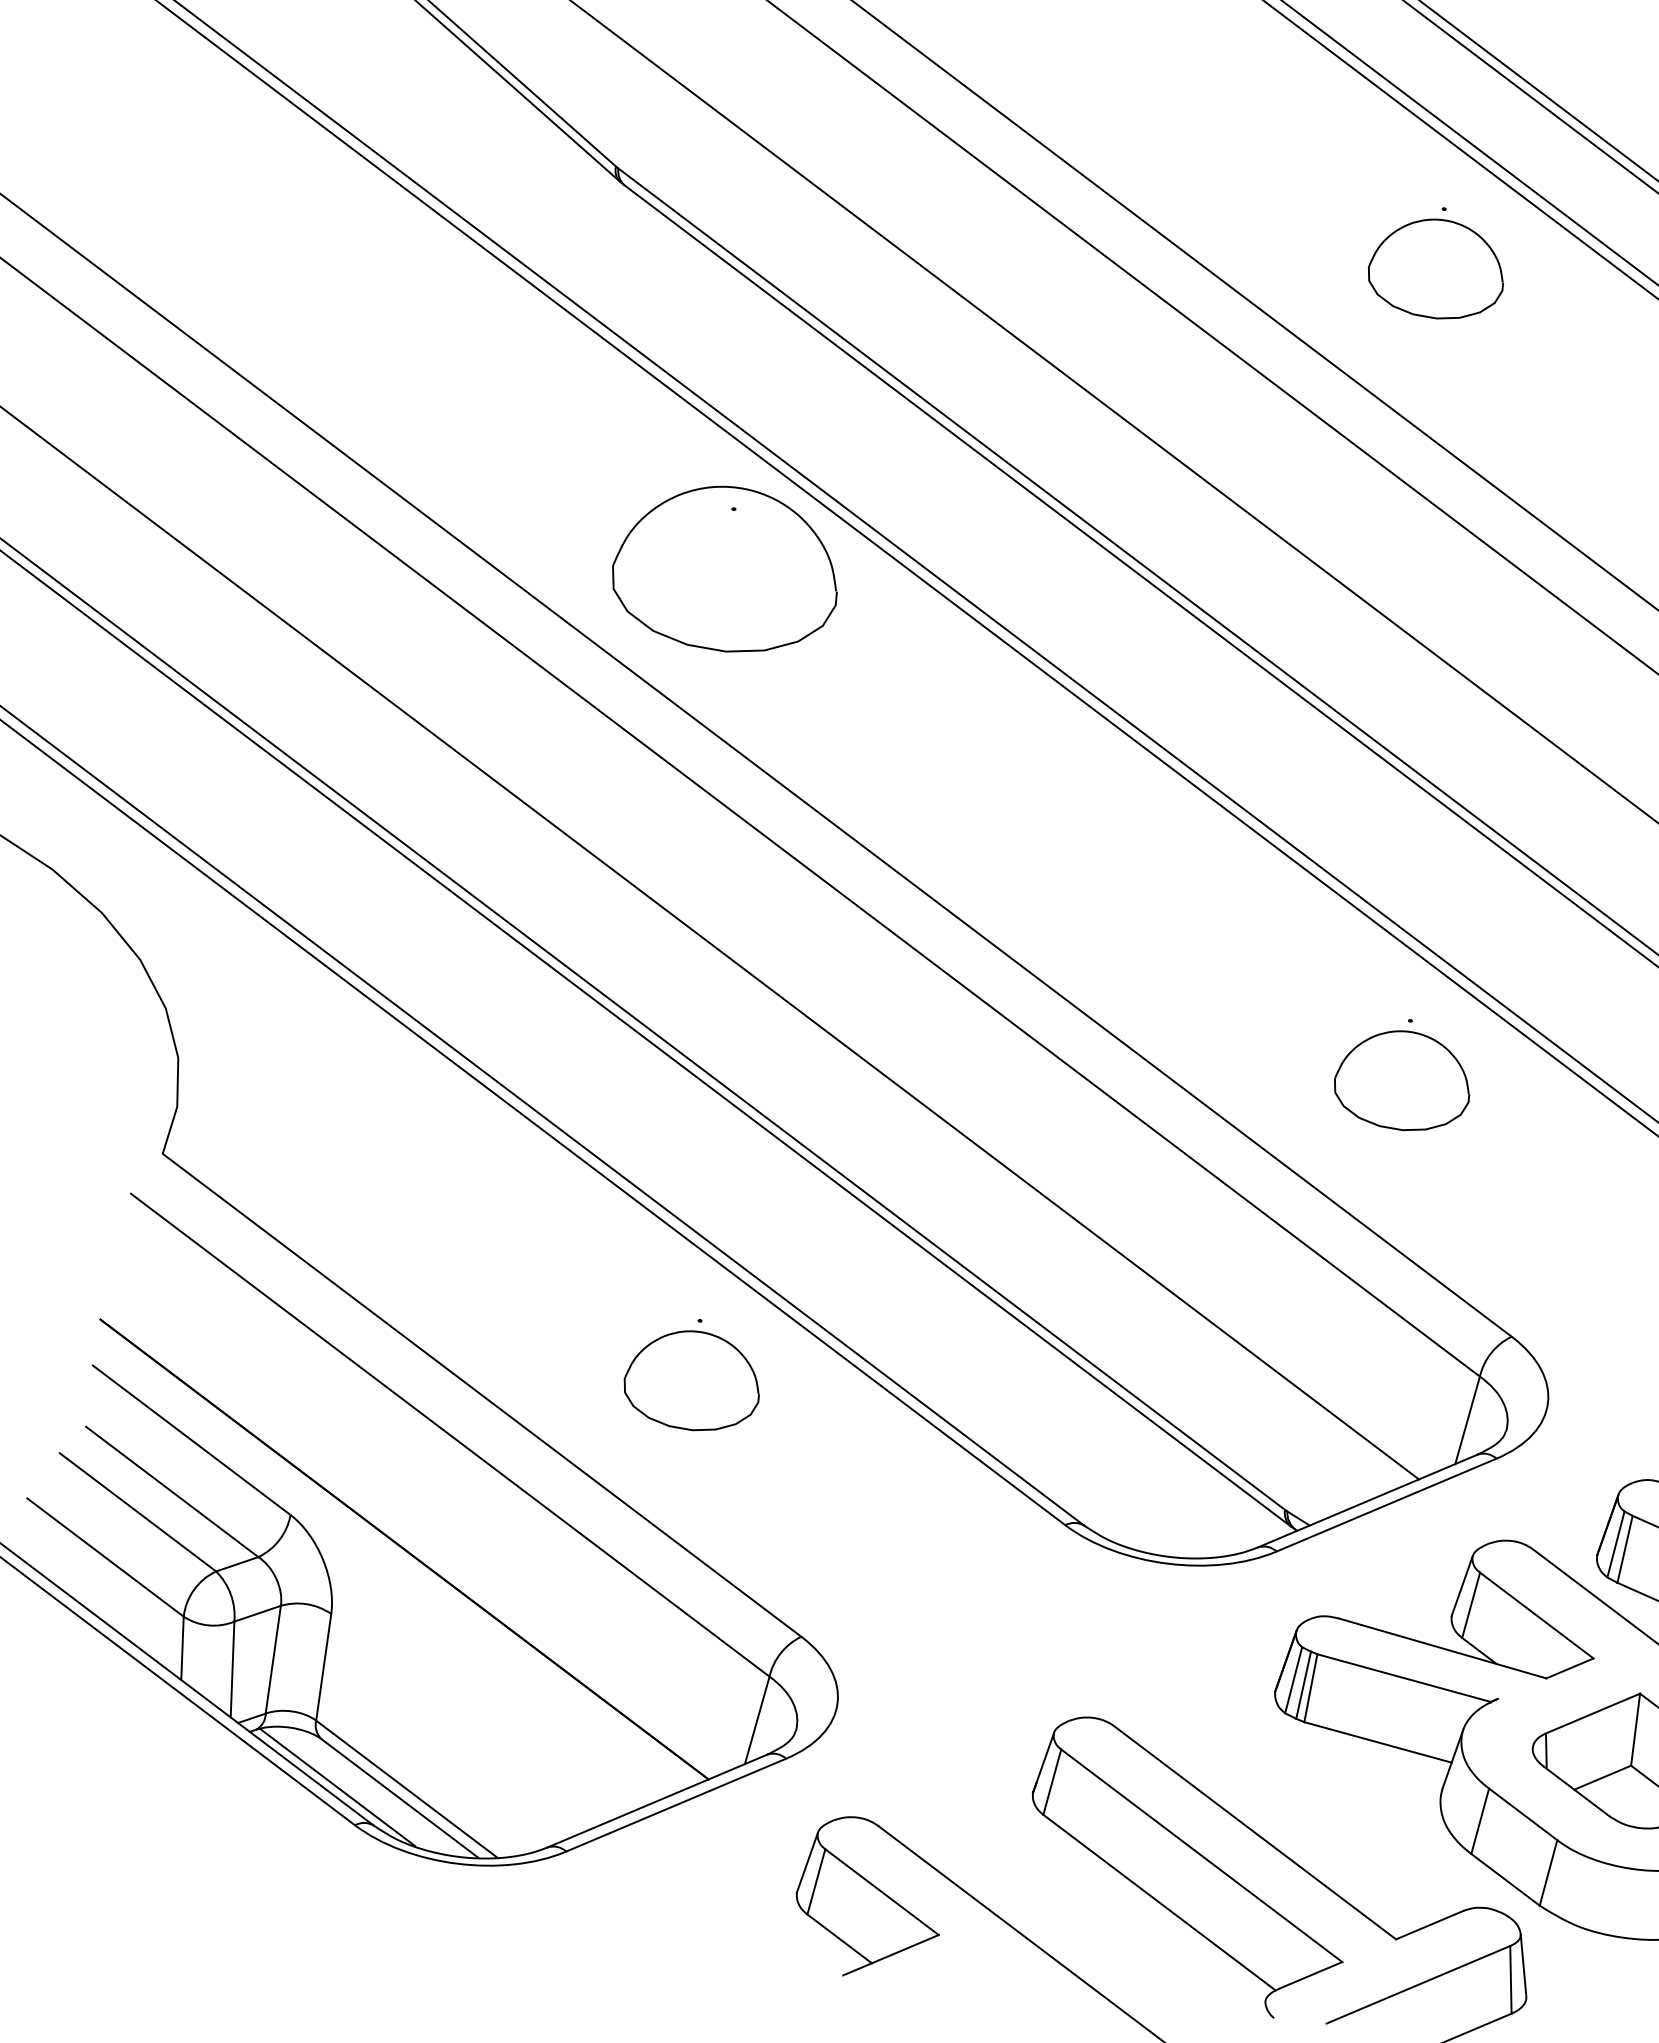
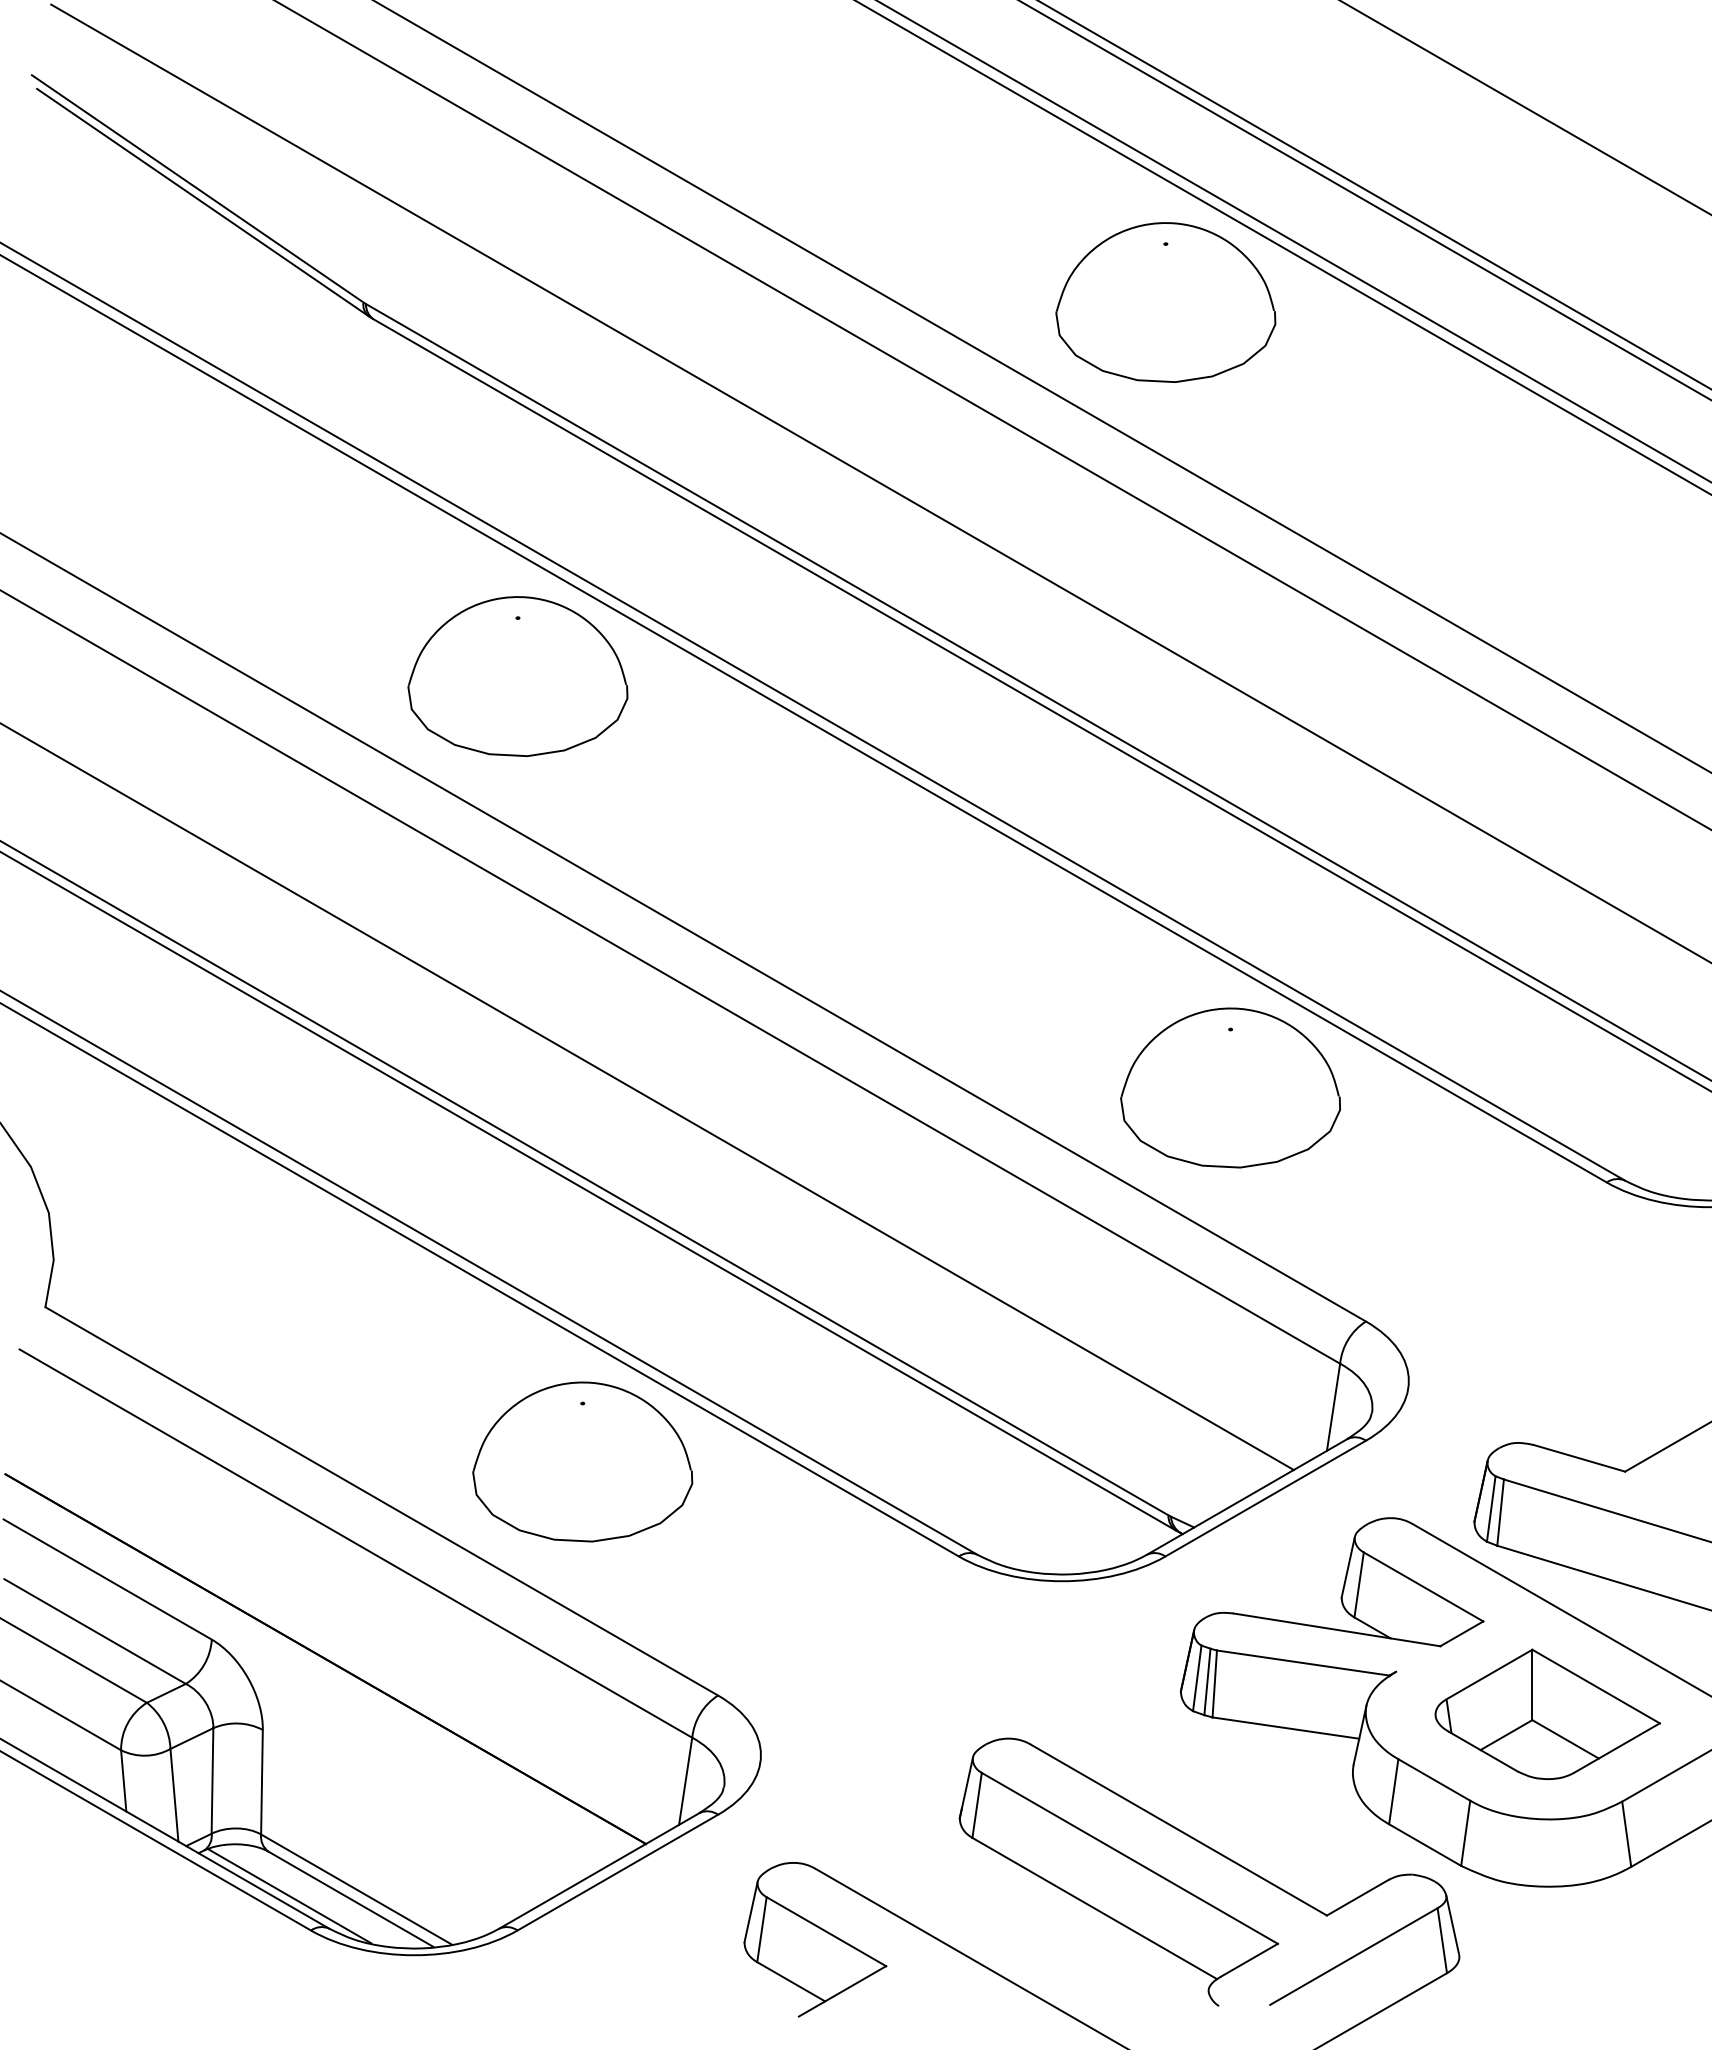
part: (1436, 268) -> (1165, 302), size x1.67
part: (1402, 1080) -> (1230, 1087), size x1.67
part: (692, 1380) -> (582, 1461), size x1.67

